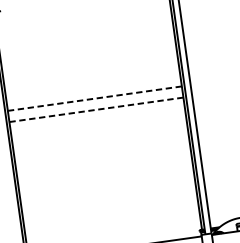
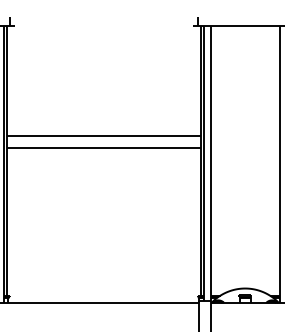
line: (94, 98) -> (103, 135), dashed -> solid
line: (97, 109) -> (104, 148), dashed -> solid

